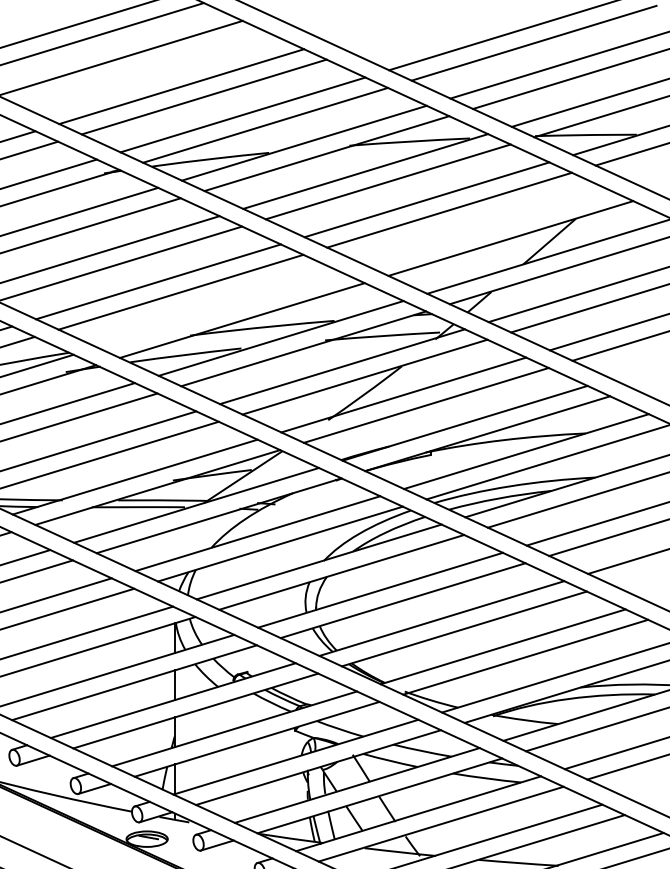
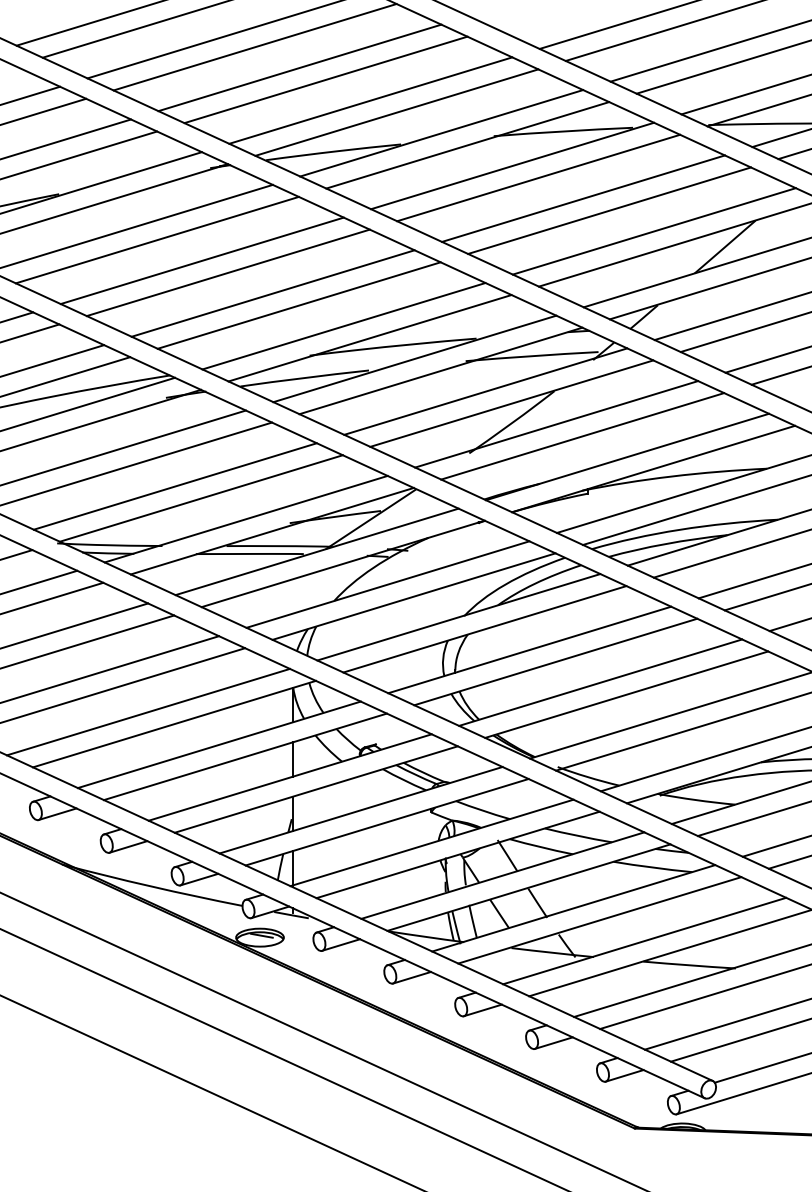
line: (142, 69) -> (254, 47), added
line: (487, 228) -> (653, 231), added
line: (219, 310) -> (343, 326), added

